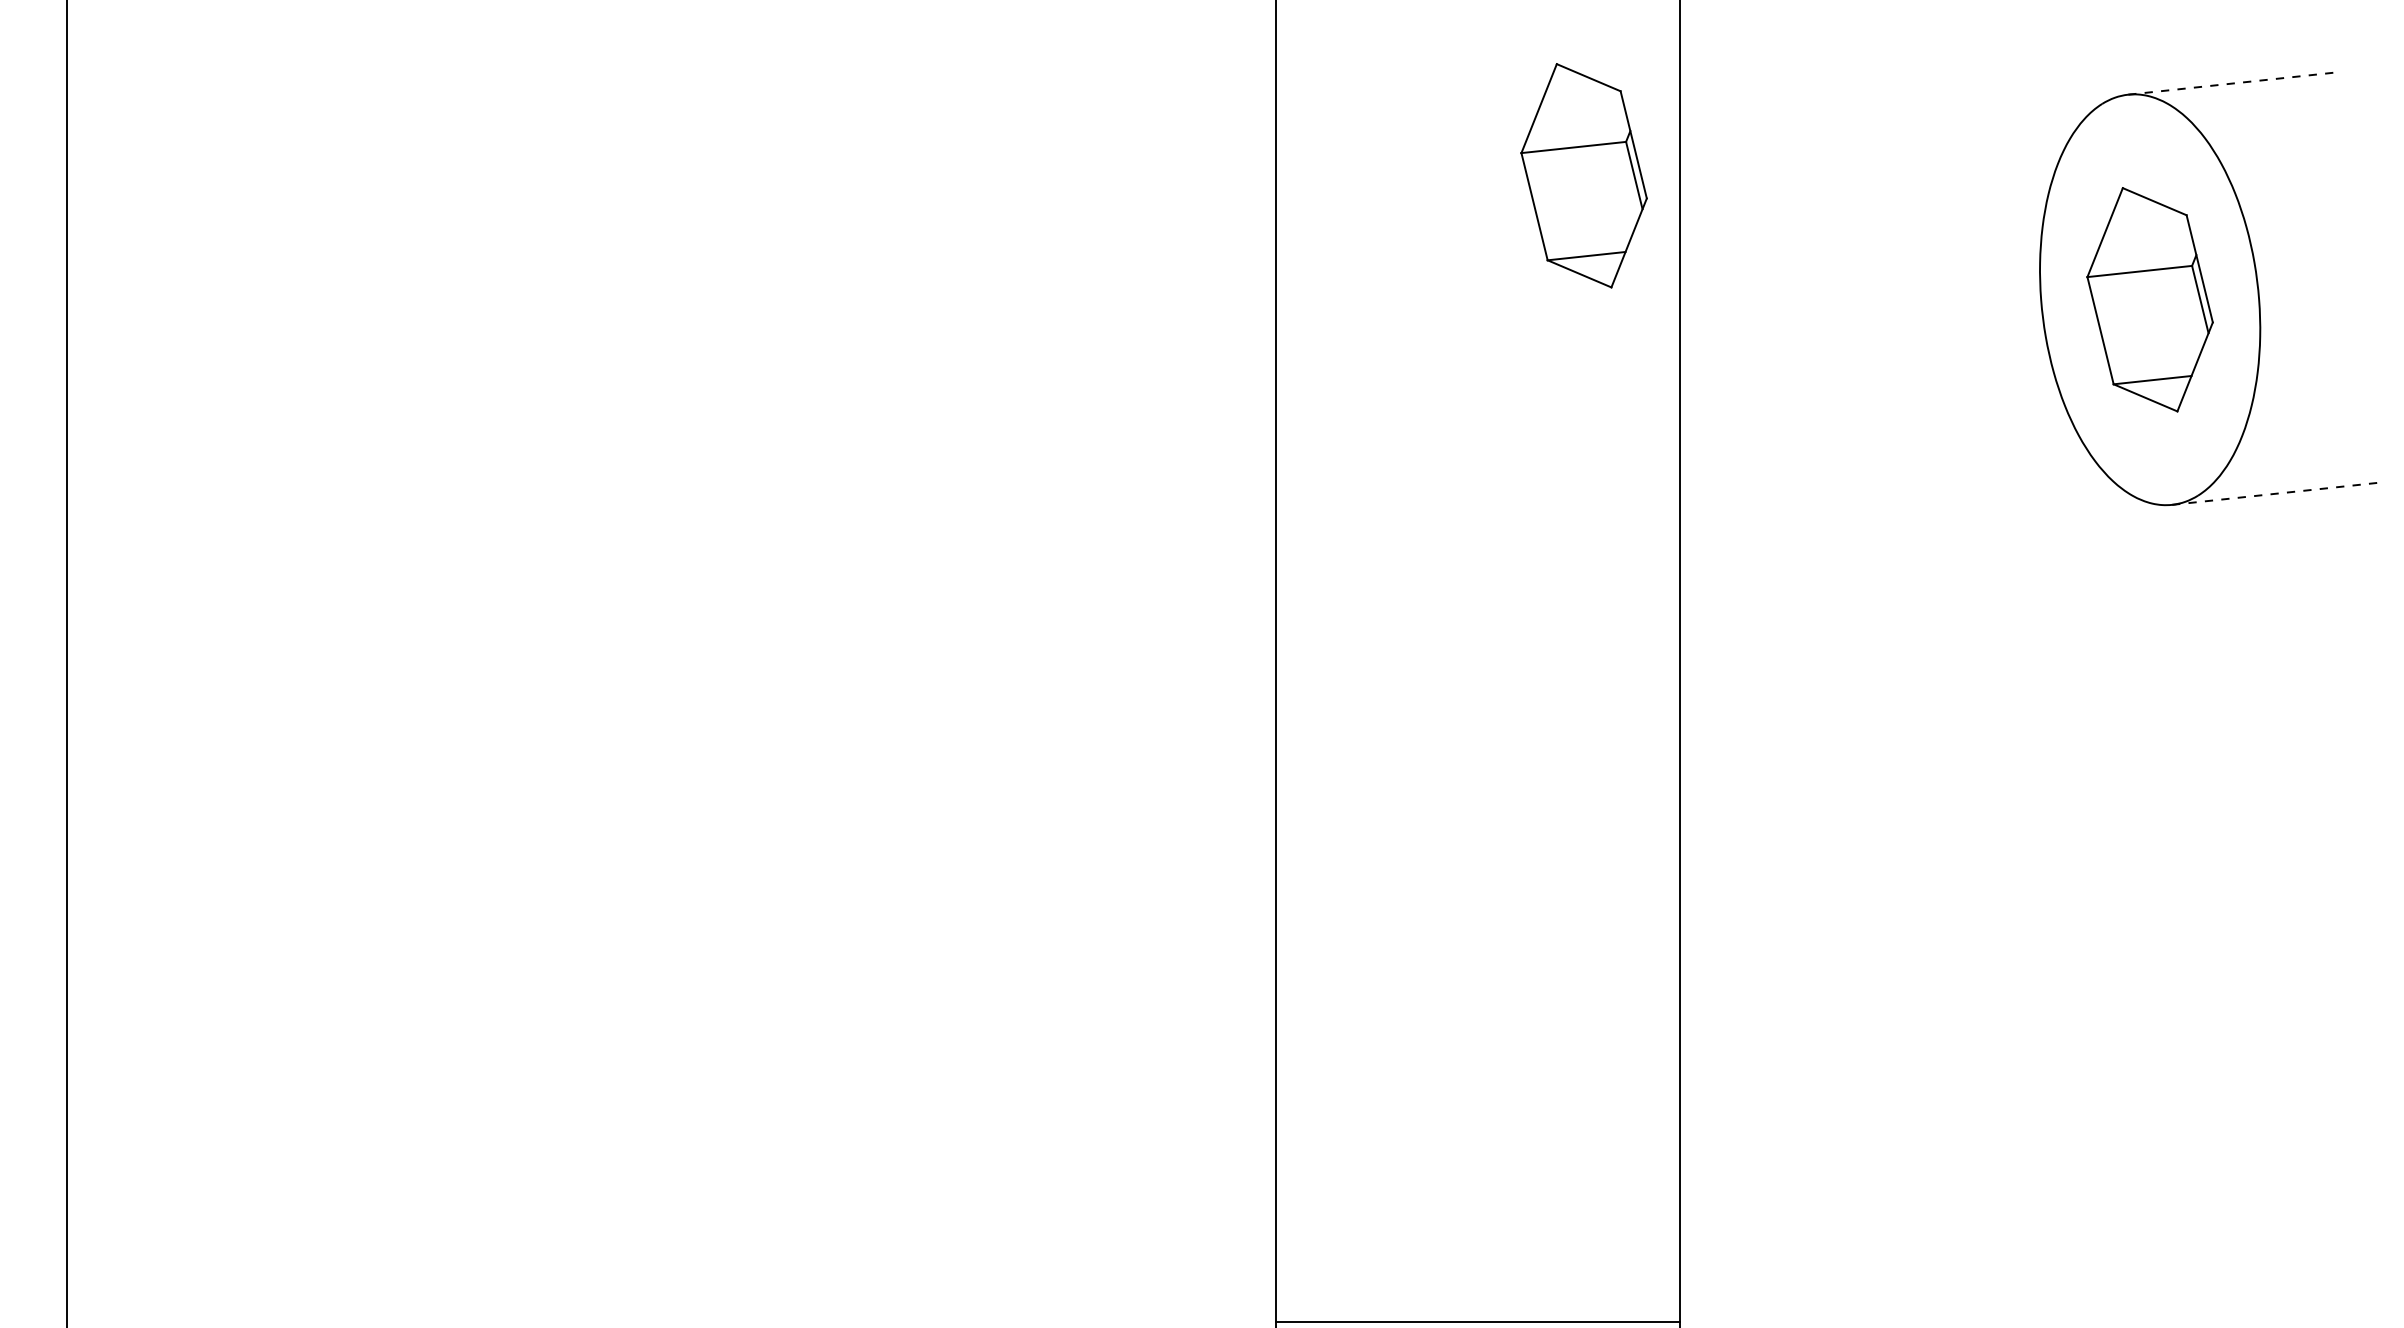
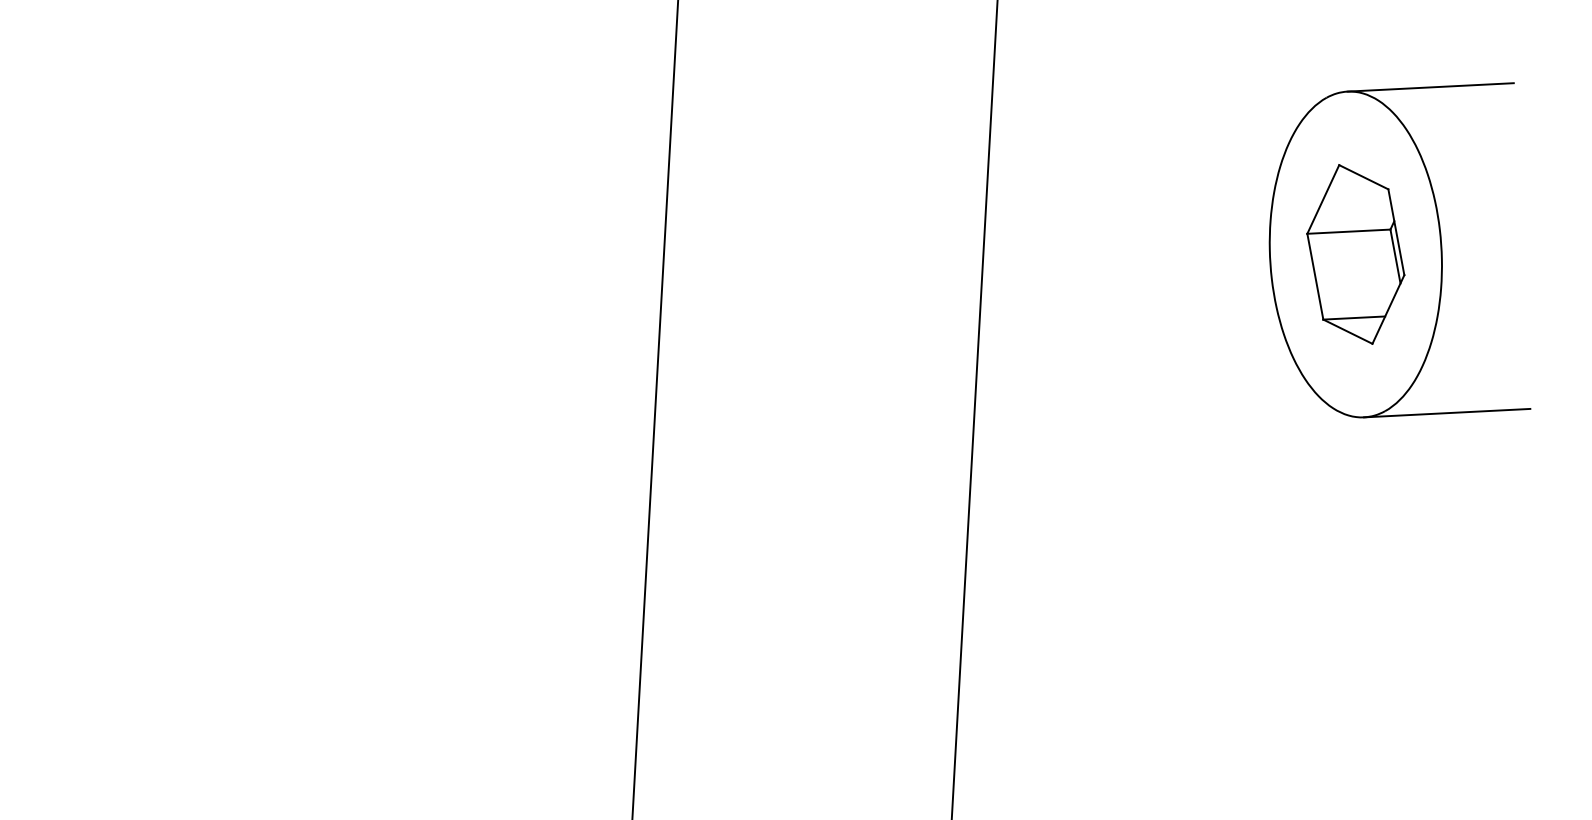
line: (2233, 83) -> (1431, 87), dashed -> solid
part: (1583, 175) -> (913, 131), removed
line: (2277, 493) -> (1447, 413), dashed -> solid

